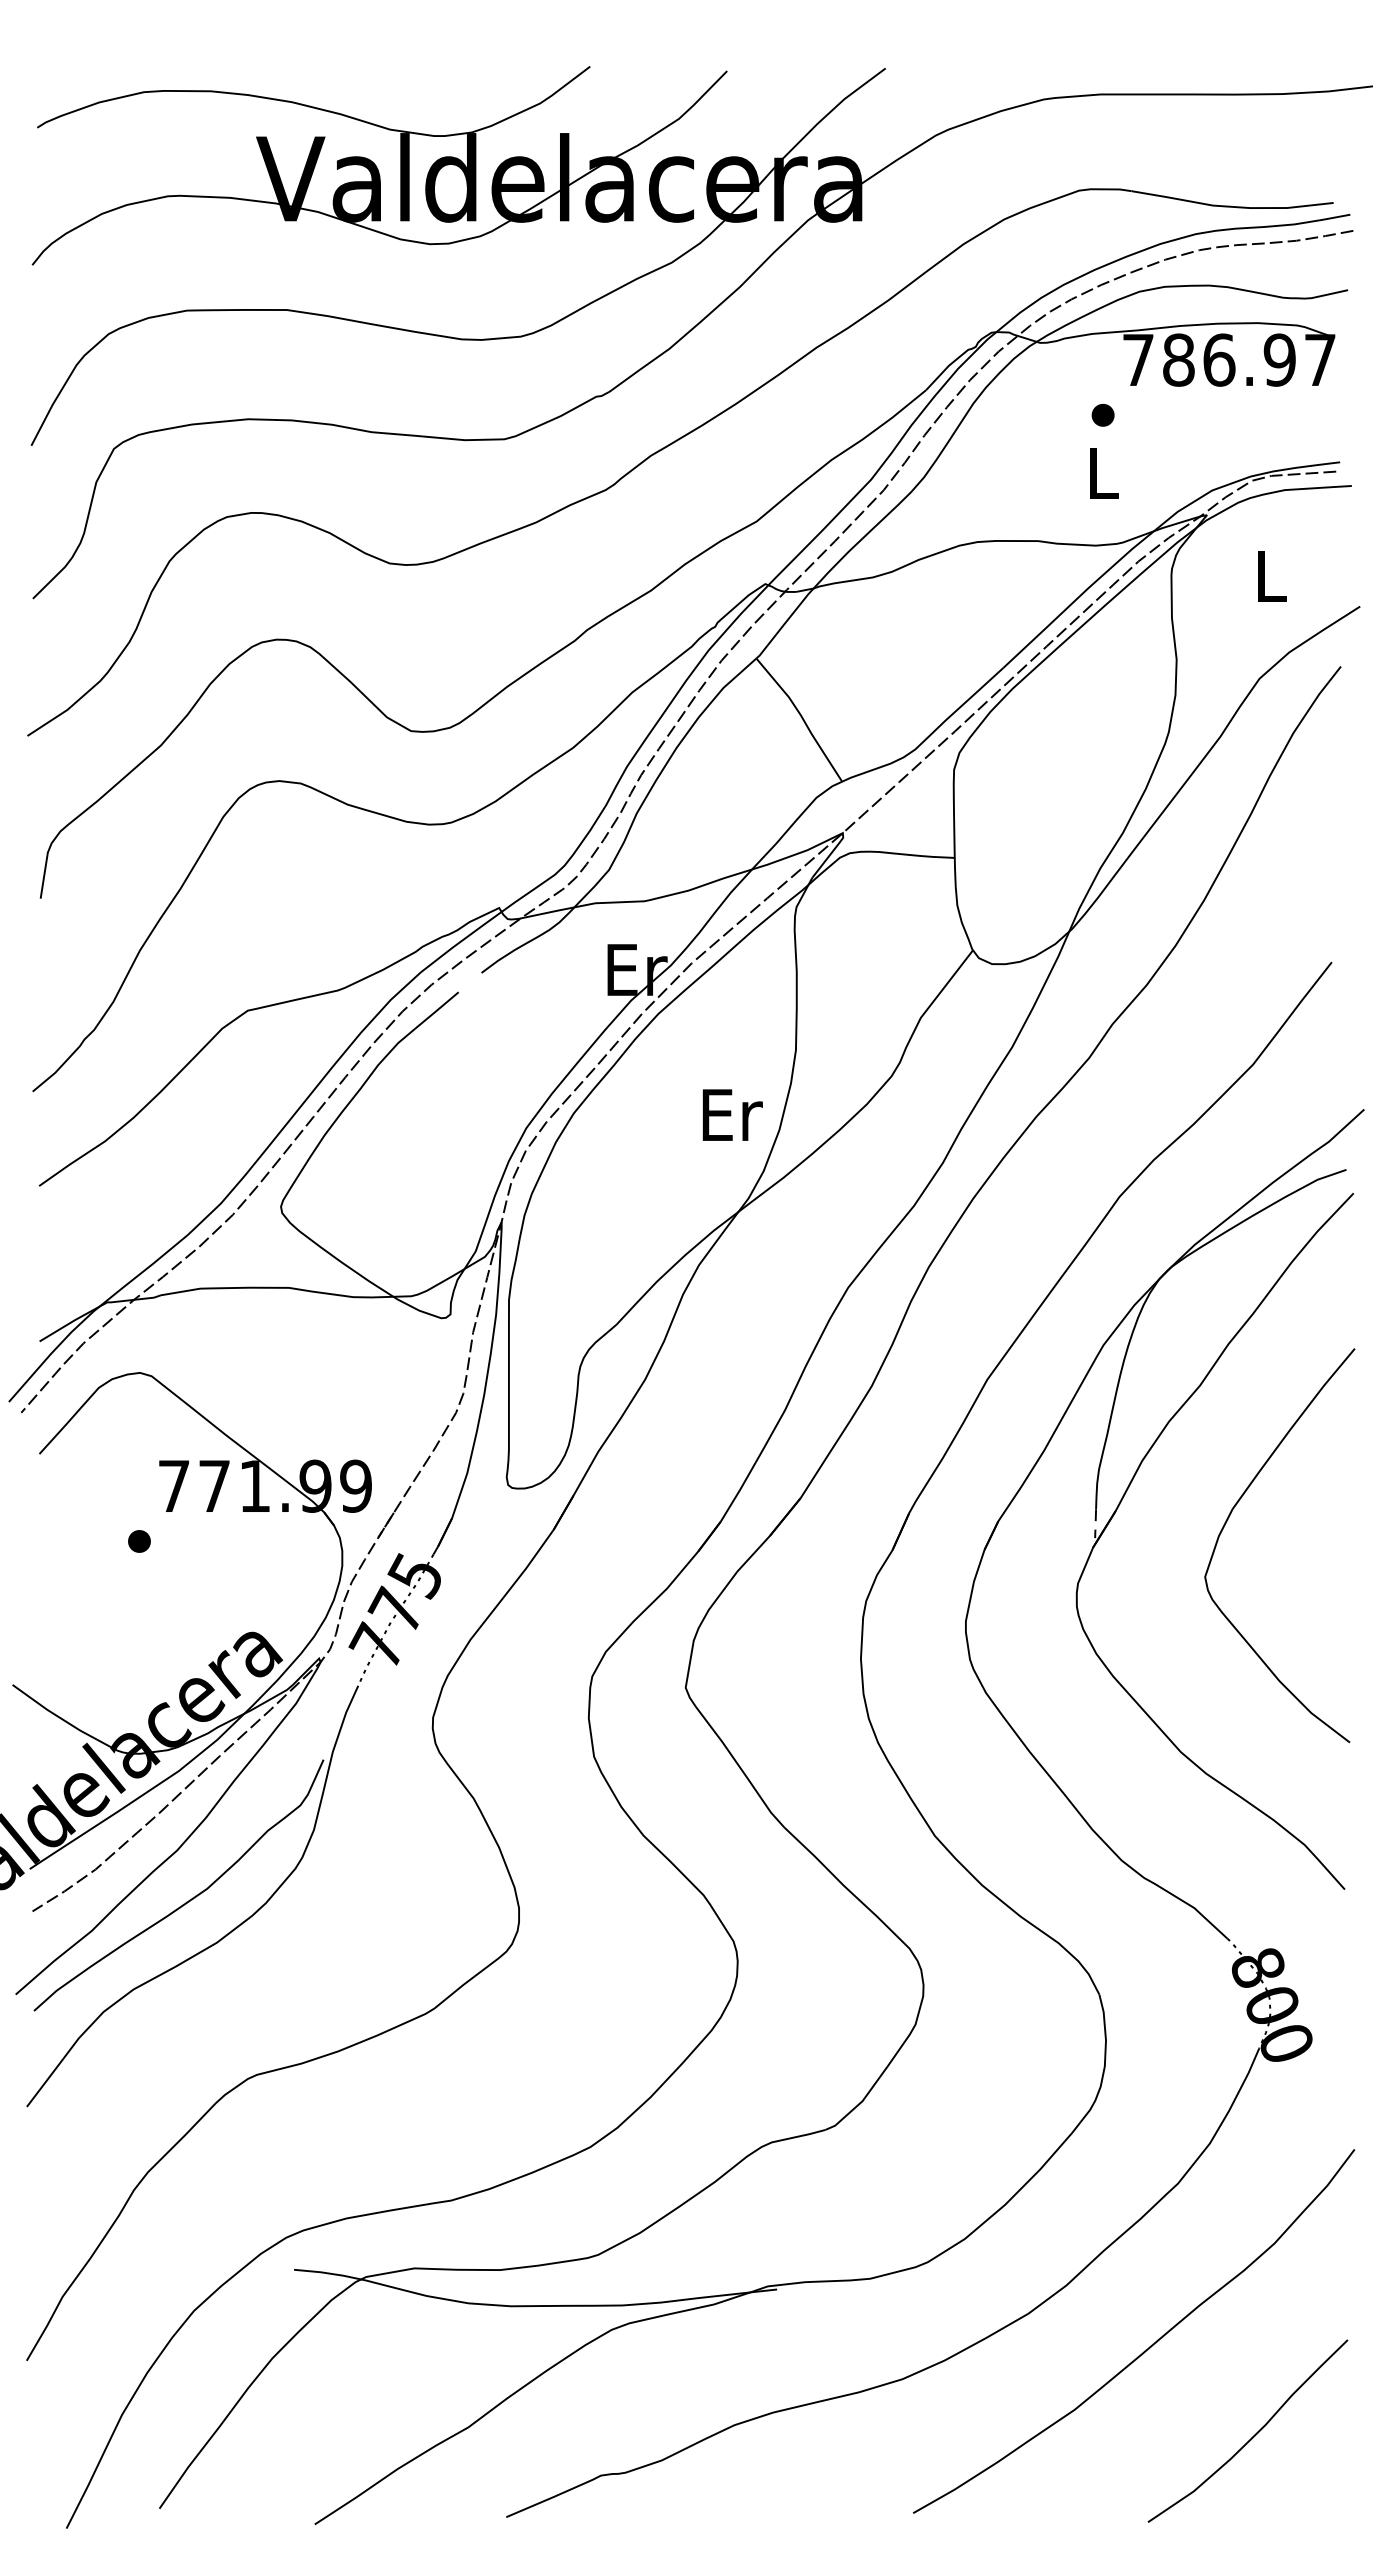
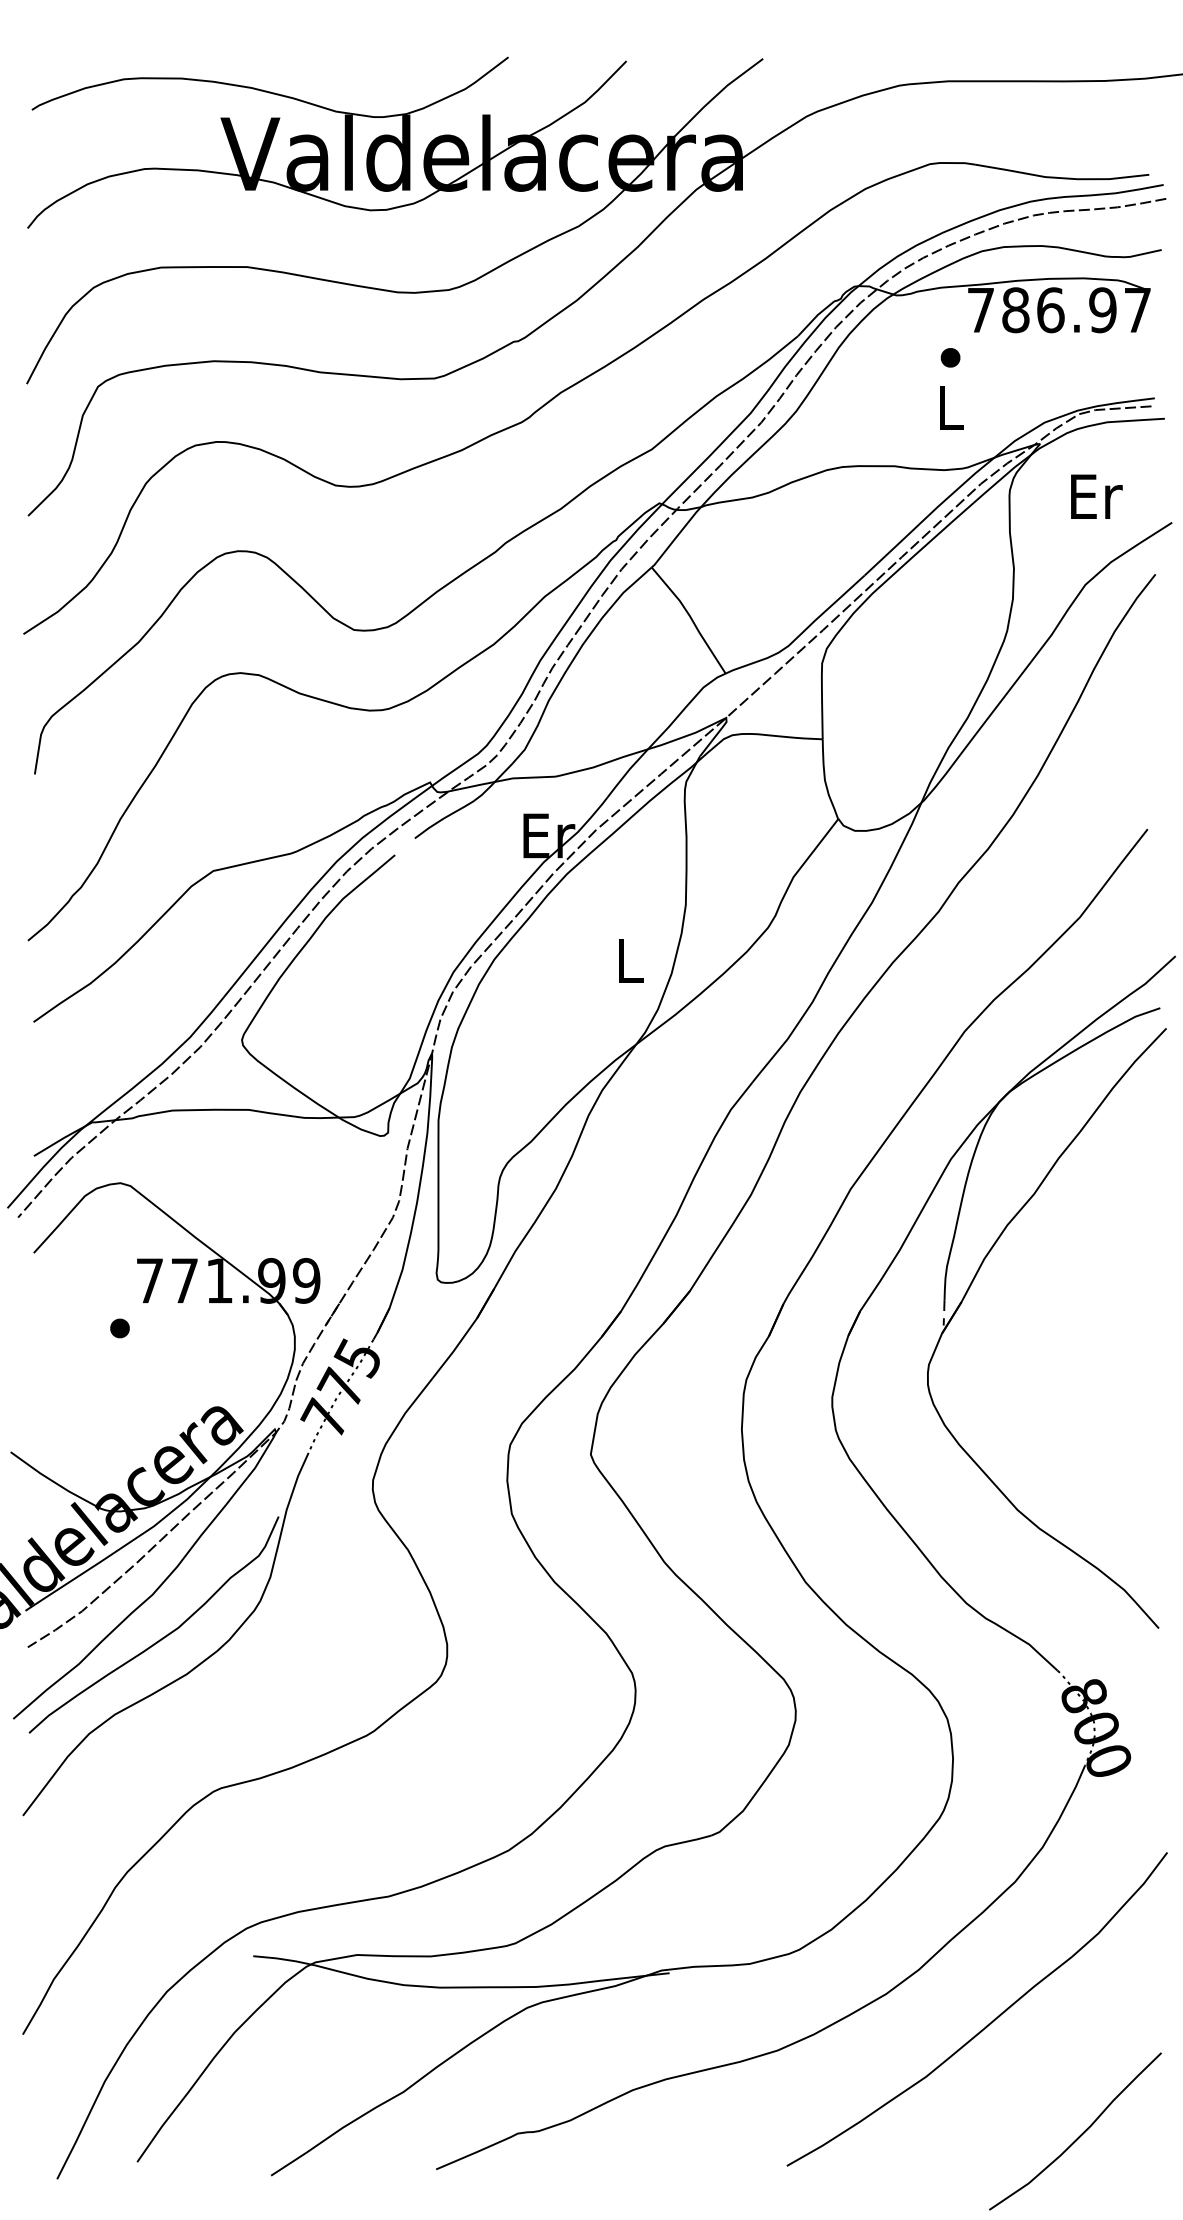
text: (1272, 576) -> (1096, 496), L -> Er
text: (732, 1114) -> (631, 960), Er -> L
curve: (1228, 1519) -> (1058, 1309), removed
curve: (1253, 2435) -> (1080, 2135), moved

